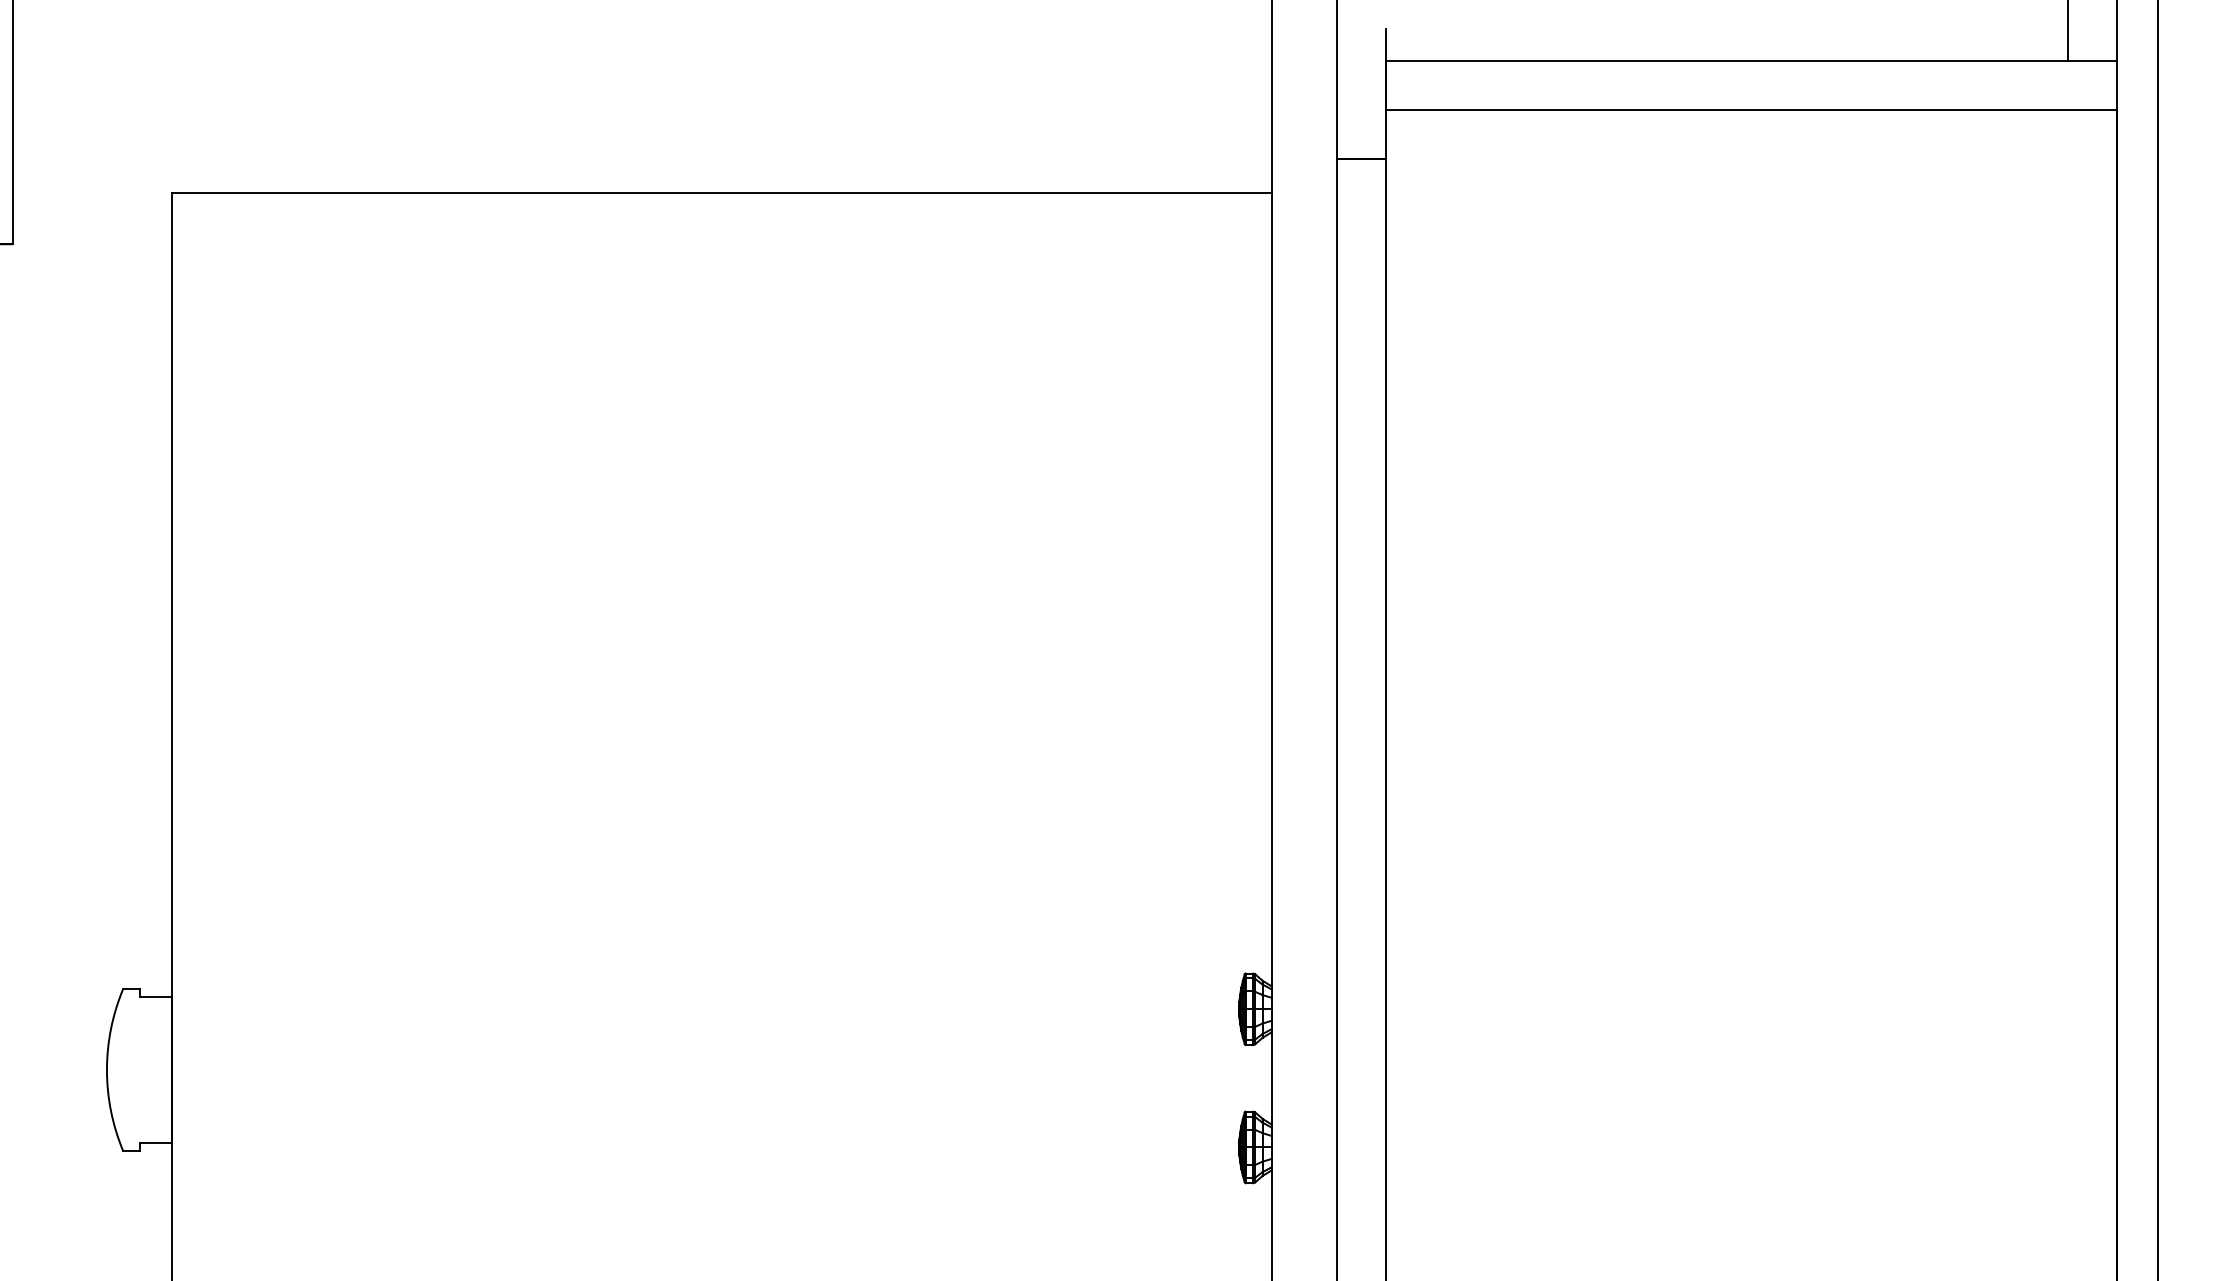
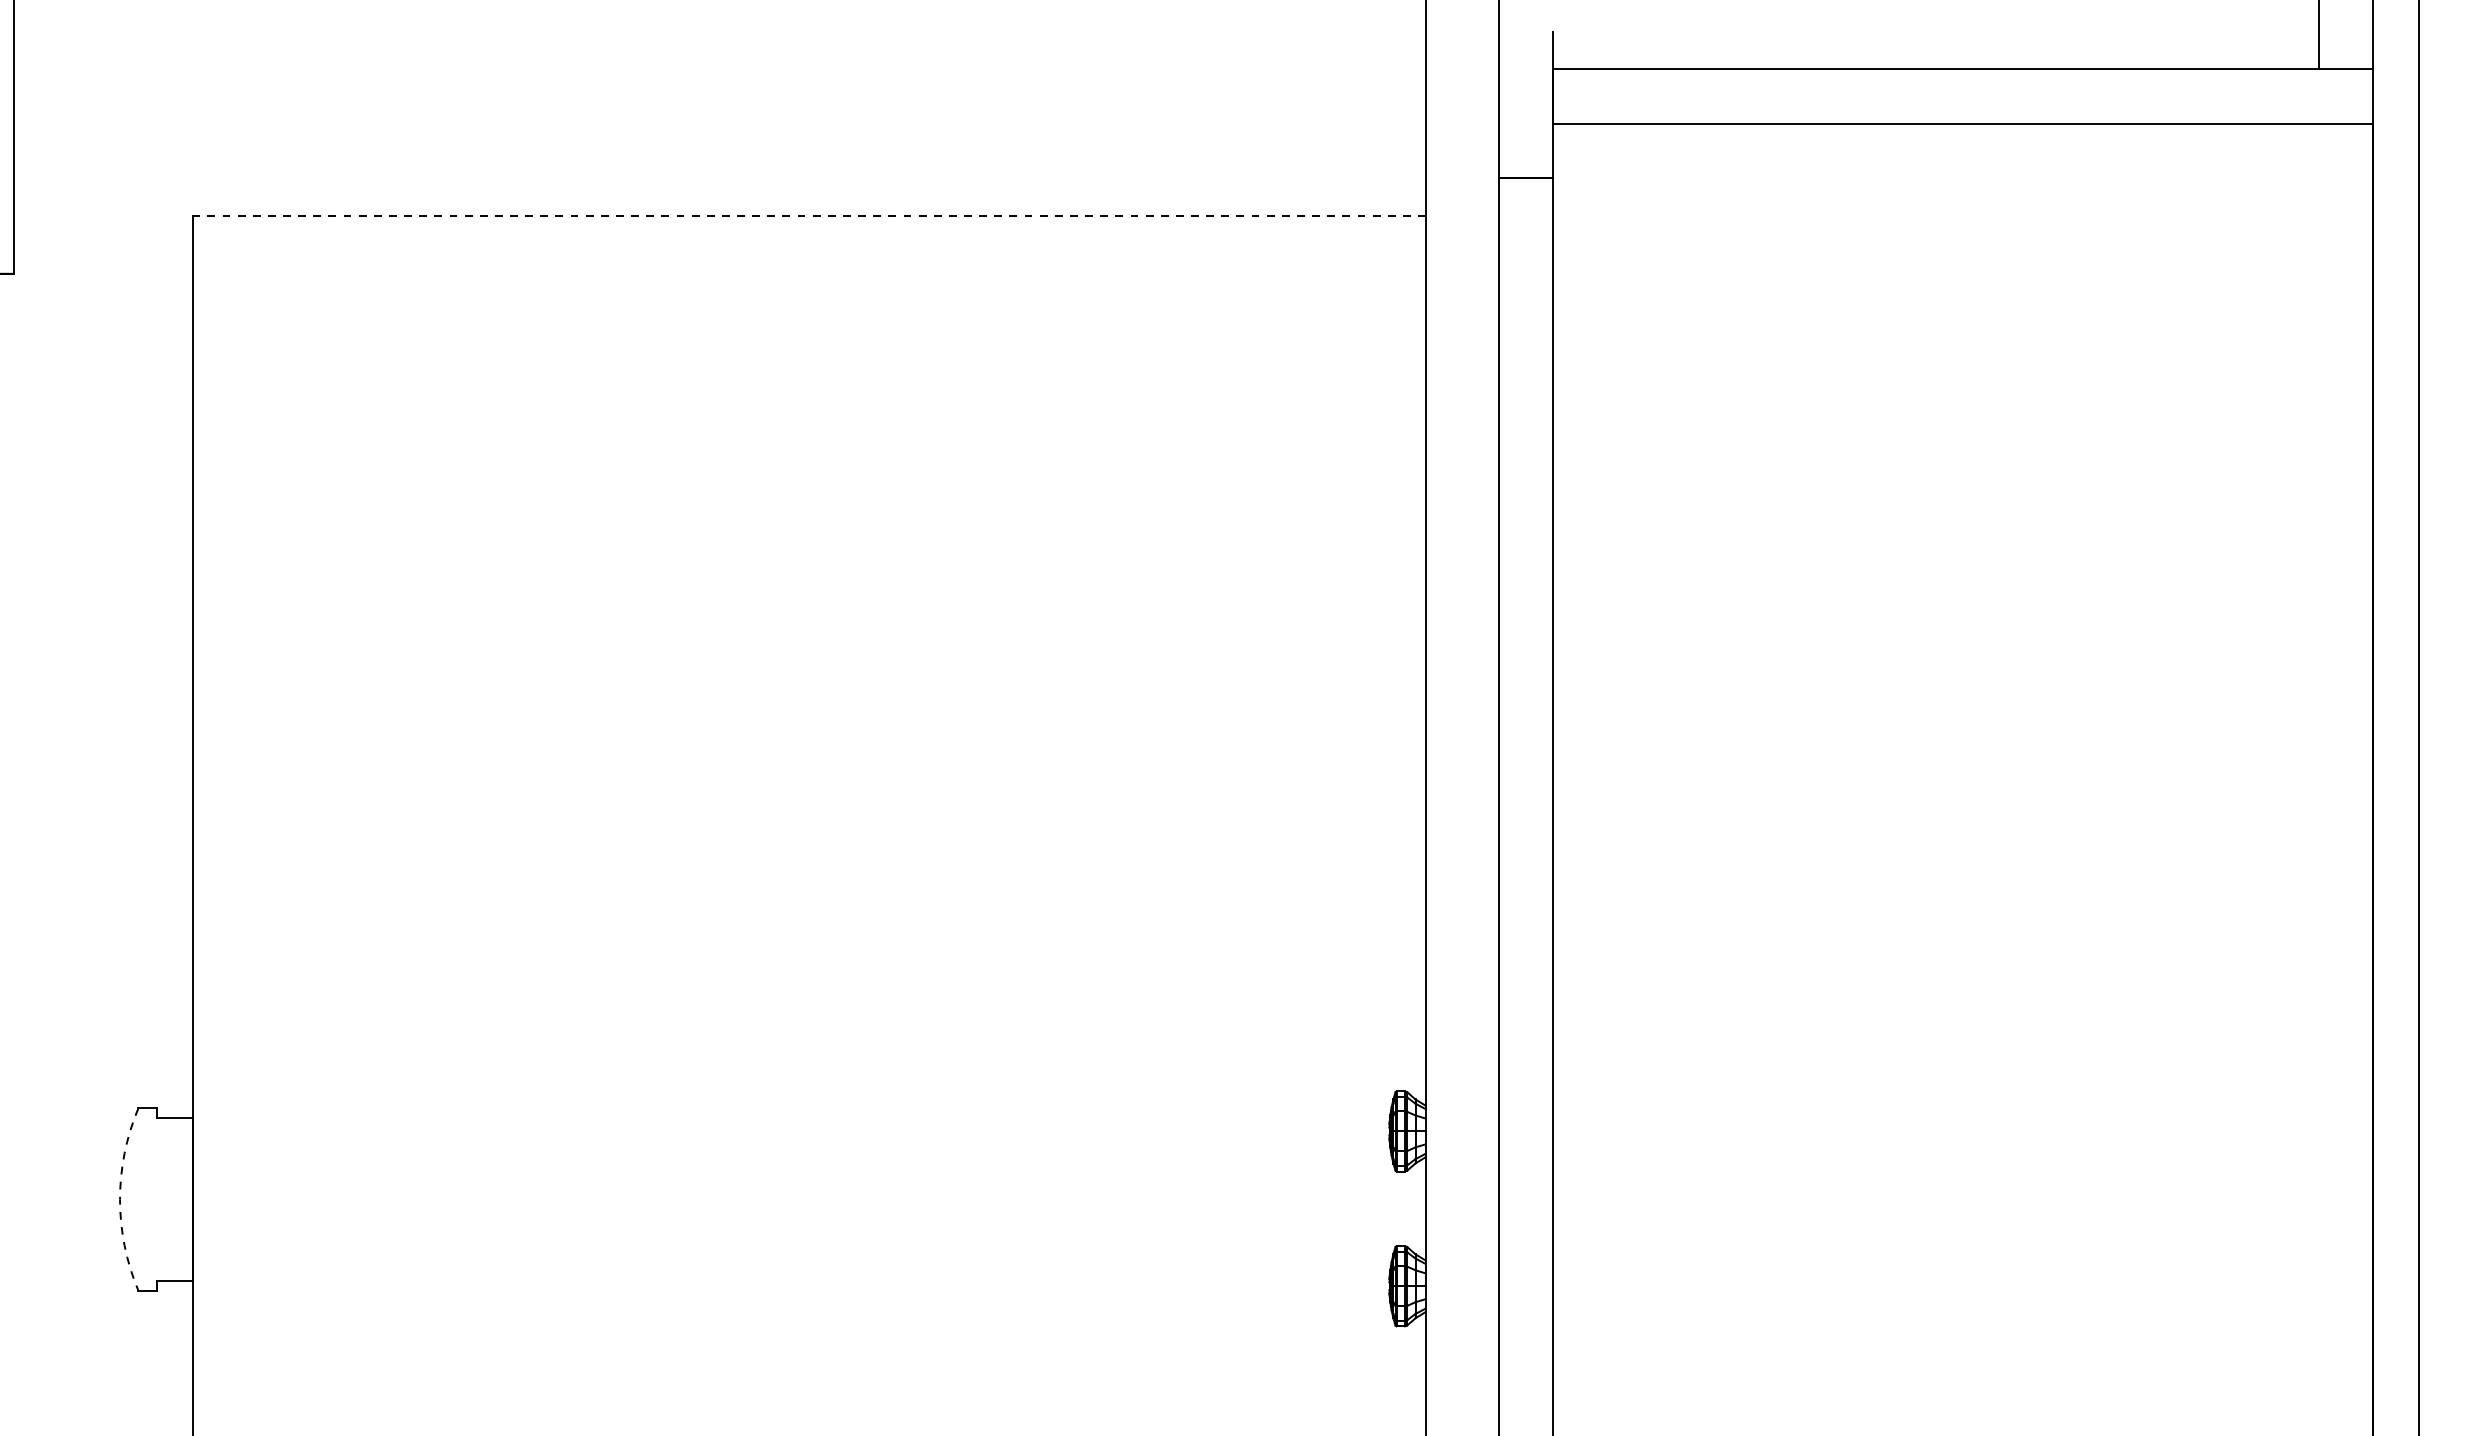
line: (722, 192) -> (810, 215), solid -> dashed
arc: (106, 1070) -> (119, 1200), solid -> dashed

